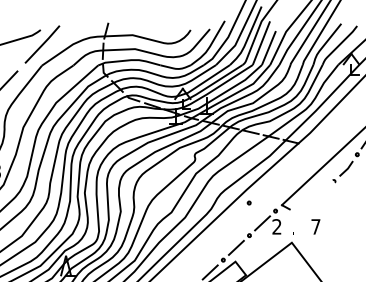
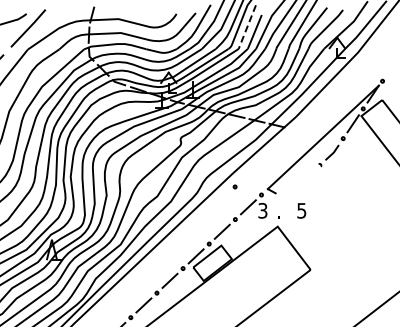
line: (261, 43) -> (247, 27), solid -> dashed
text: (276, 226) -> (262, 210), 2 -> 3
text: (315, 226) -> (301, 210), 7 -> 5

